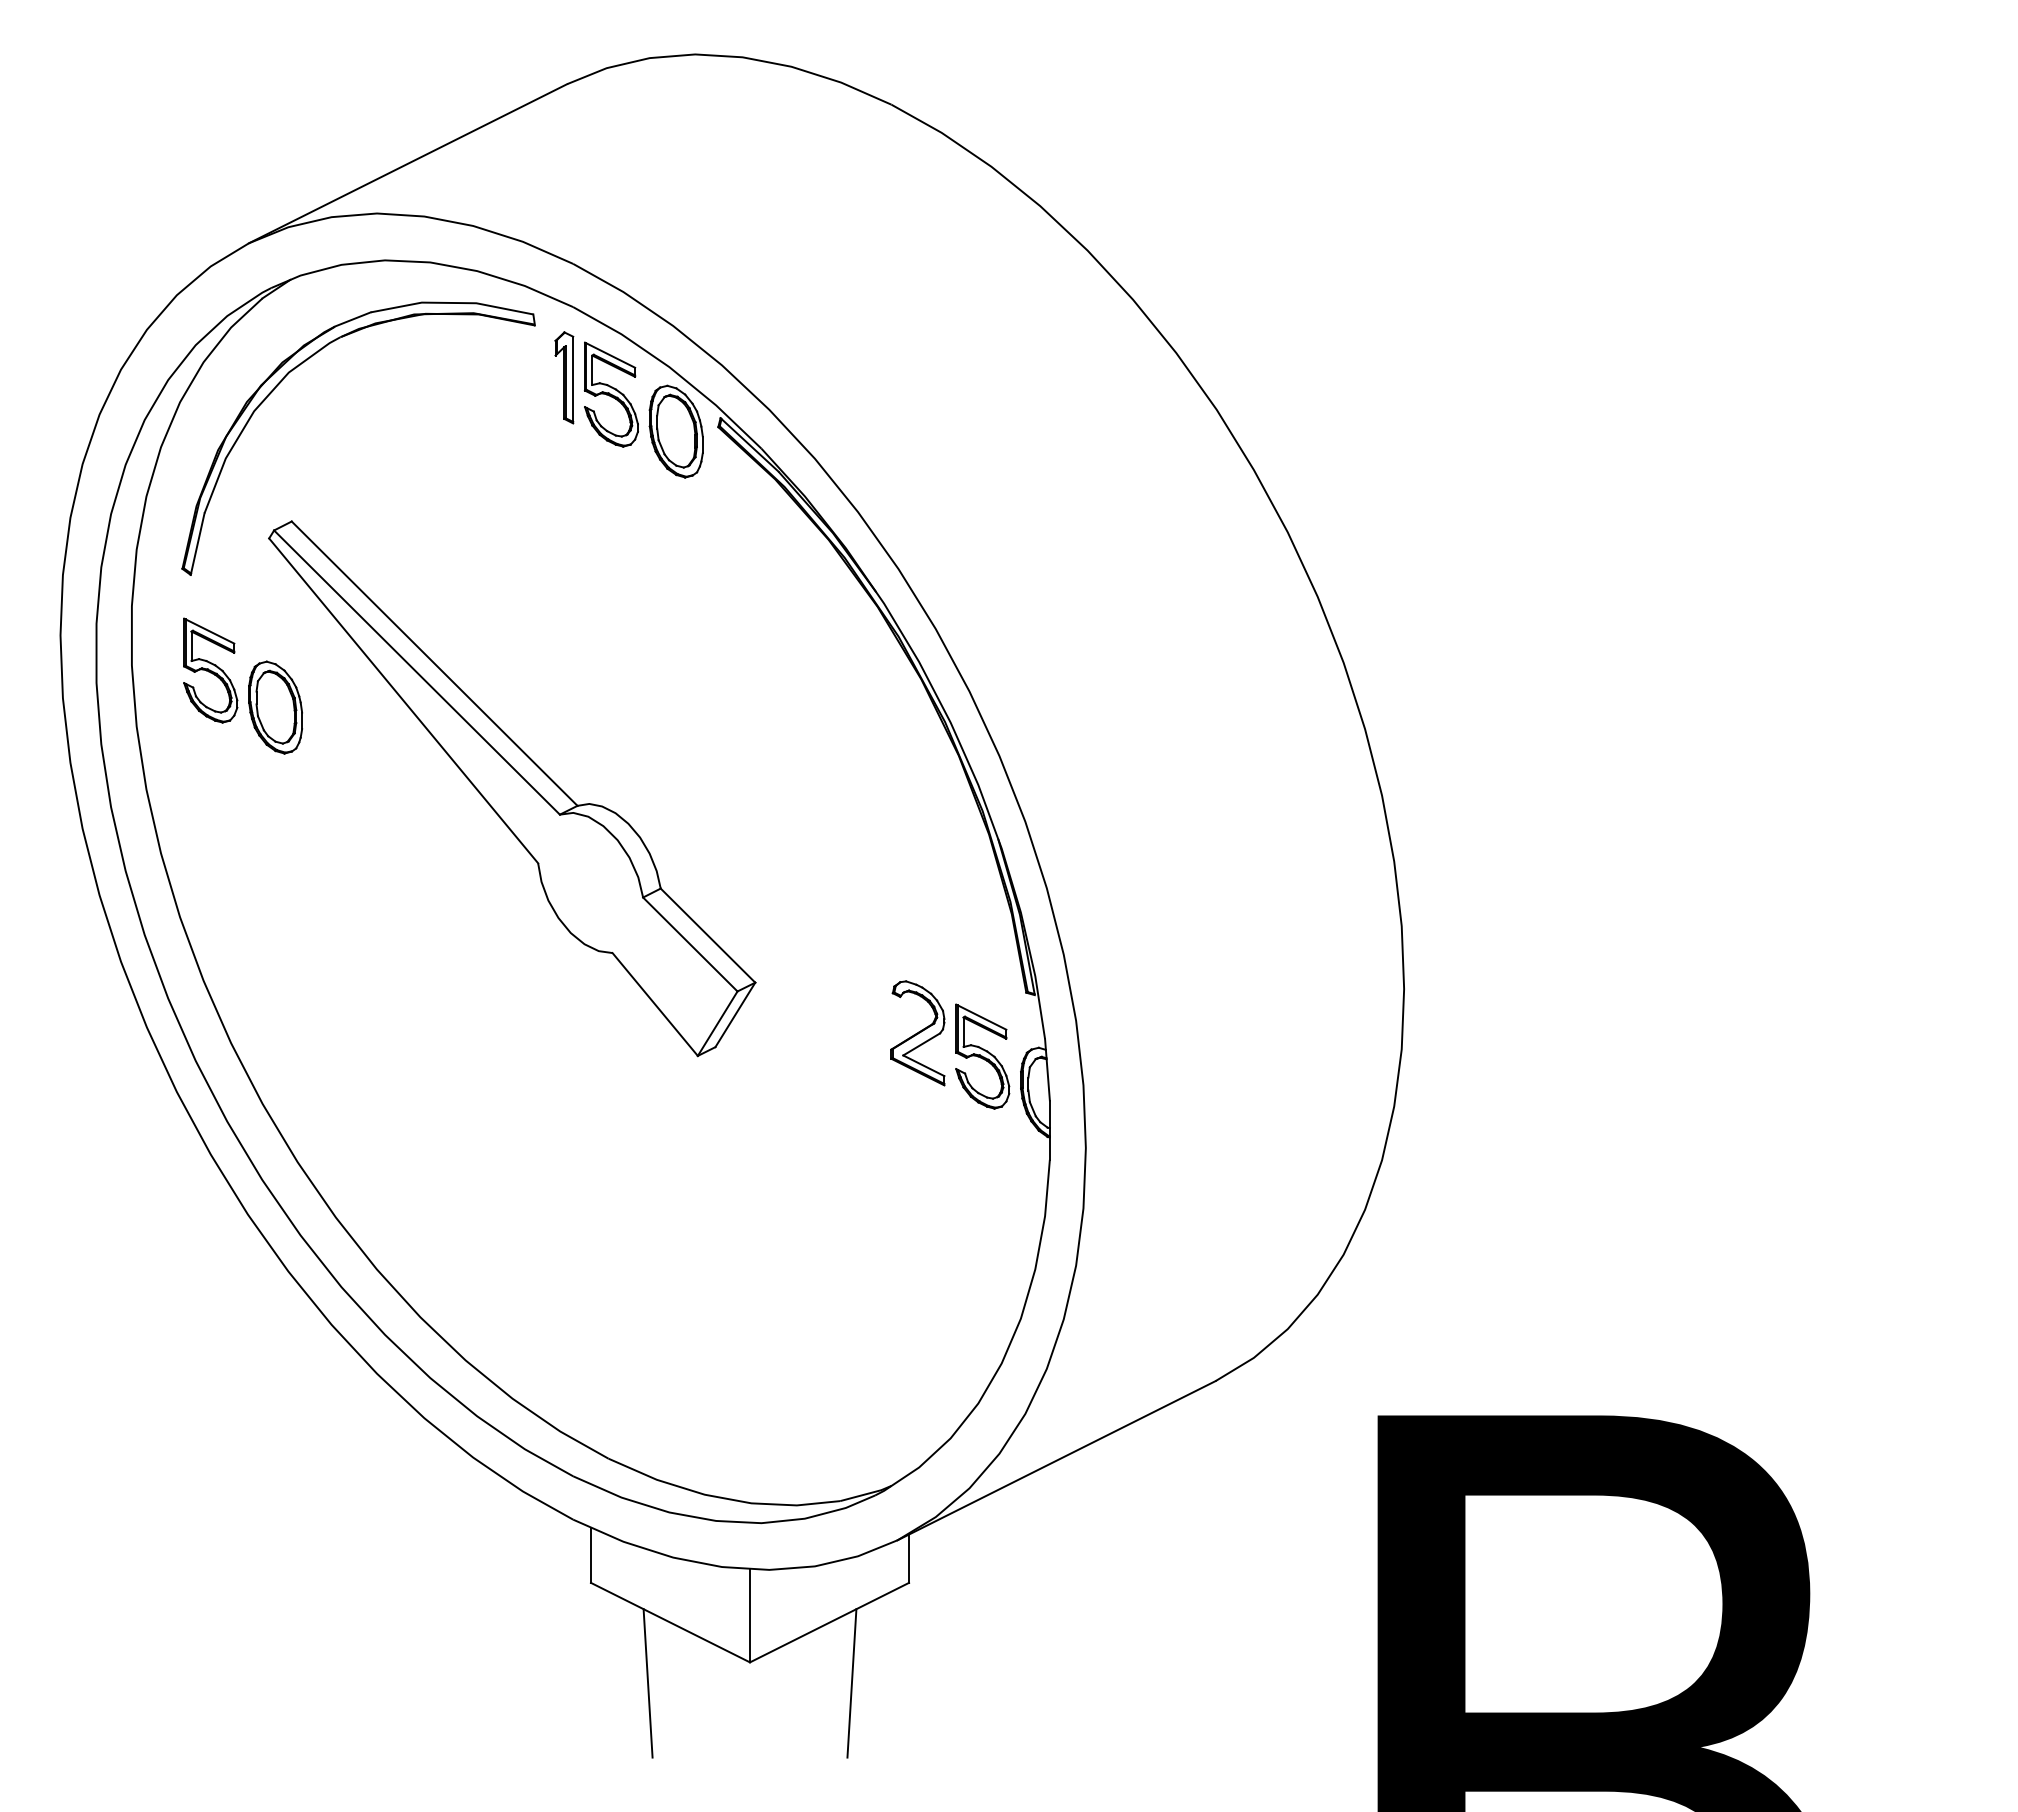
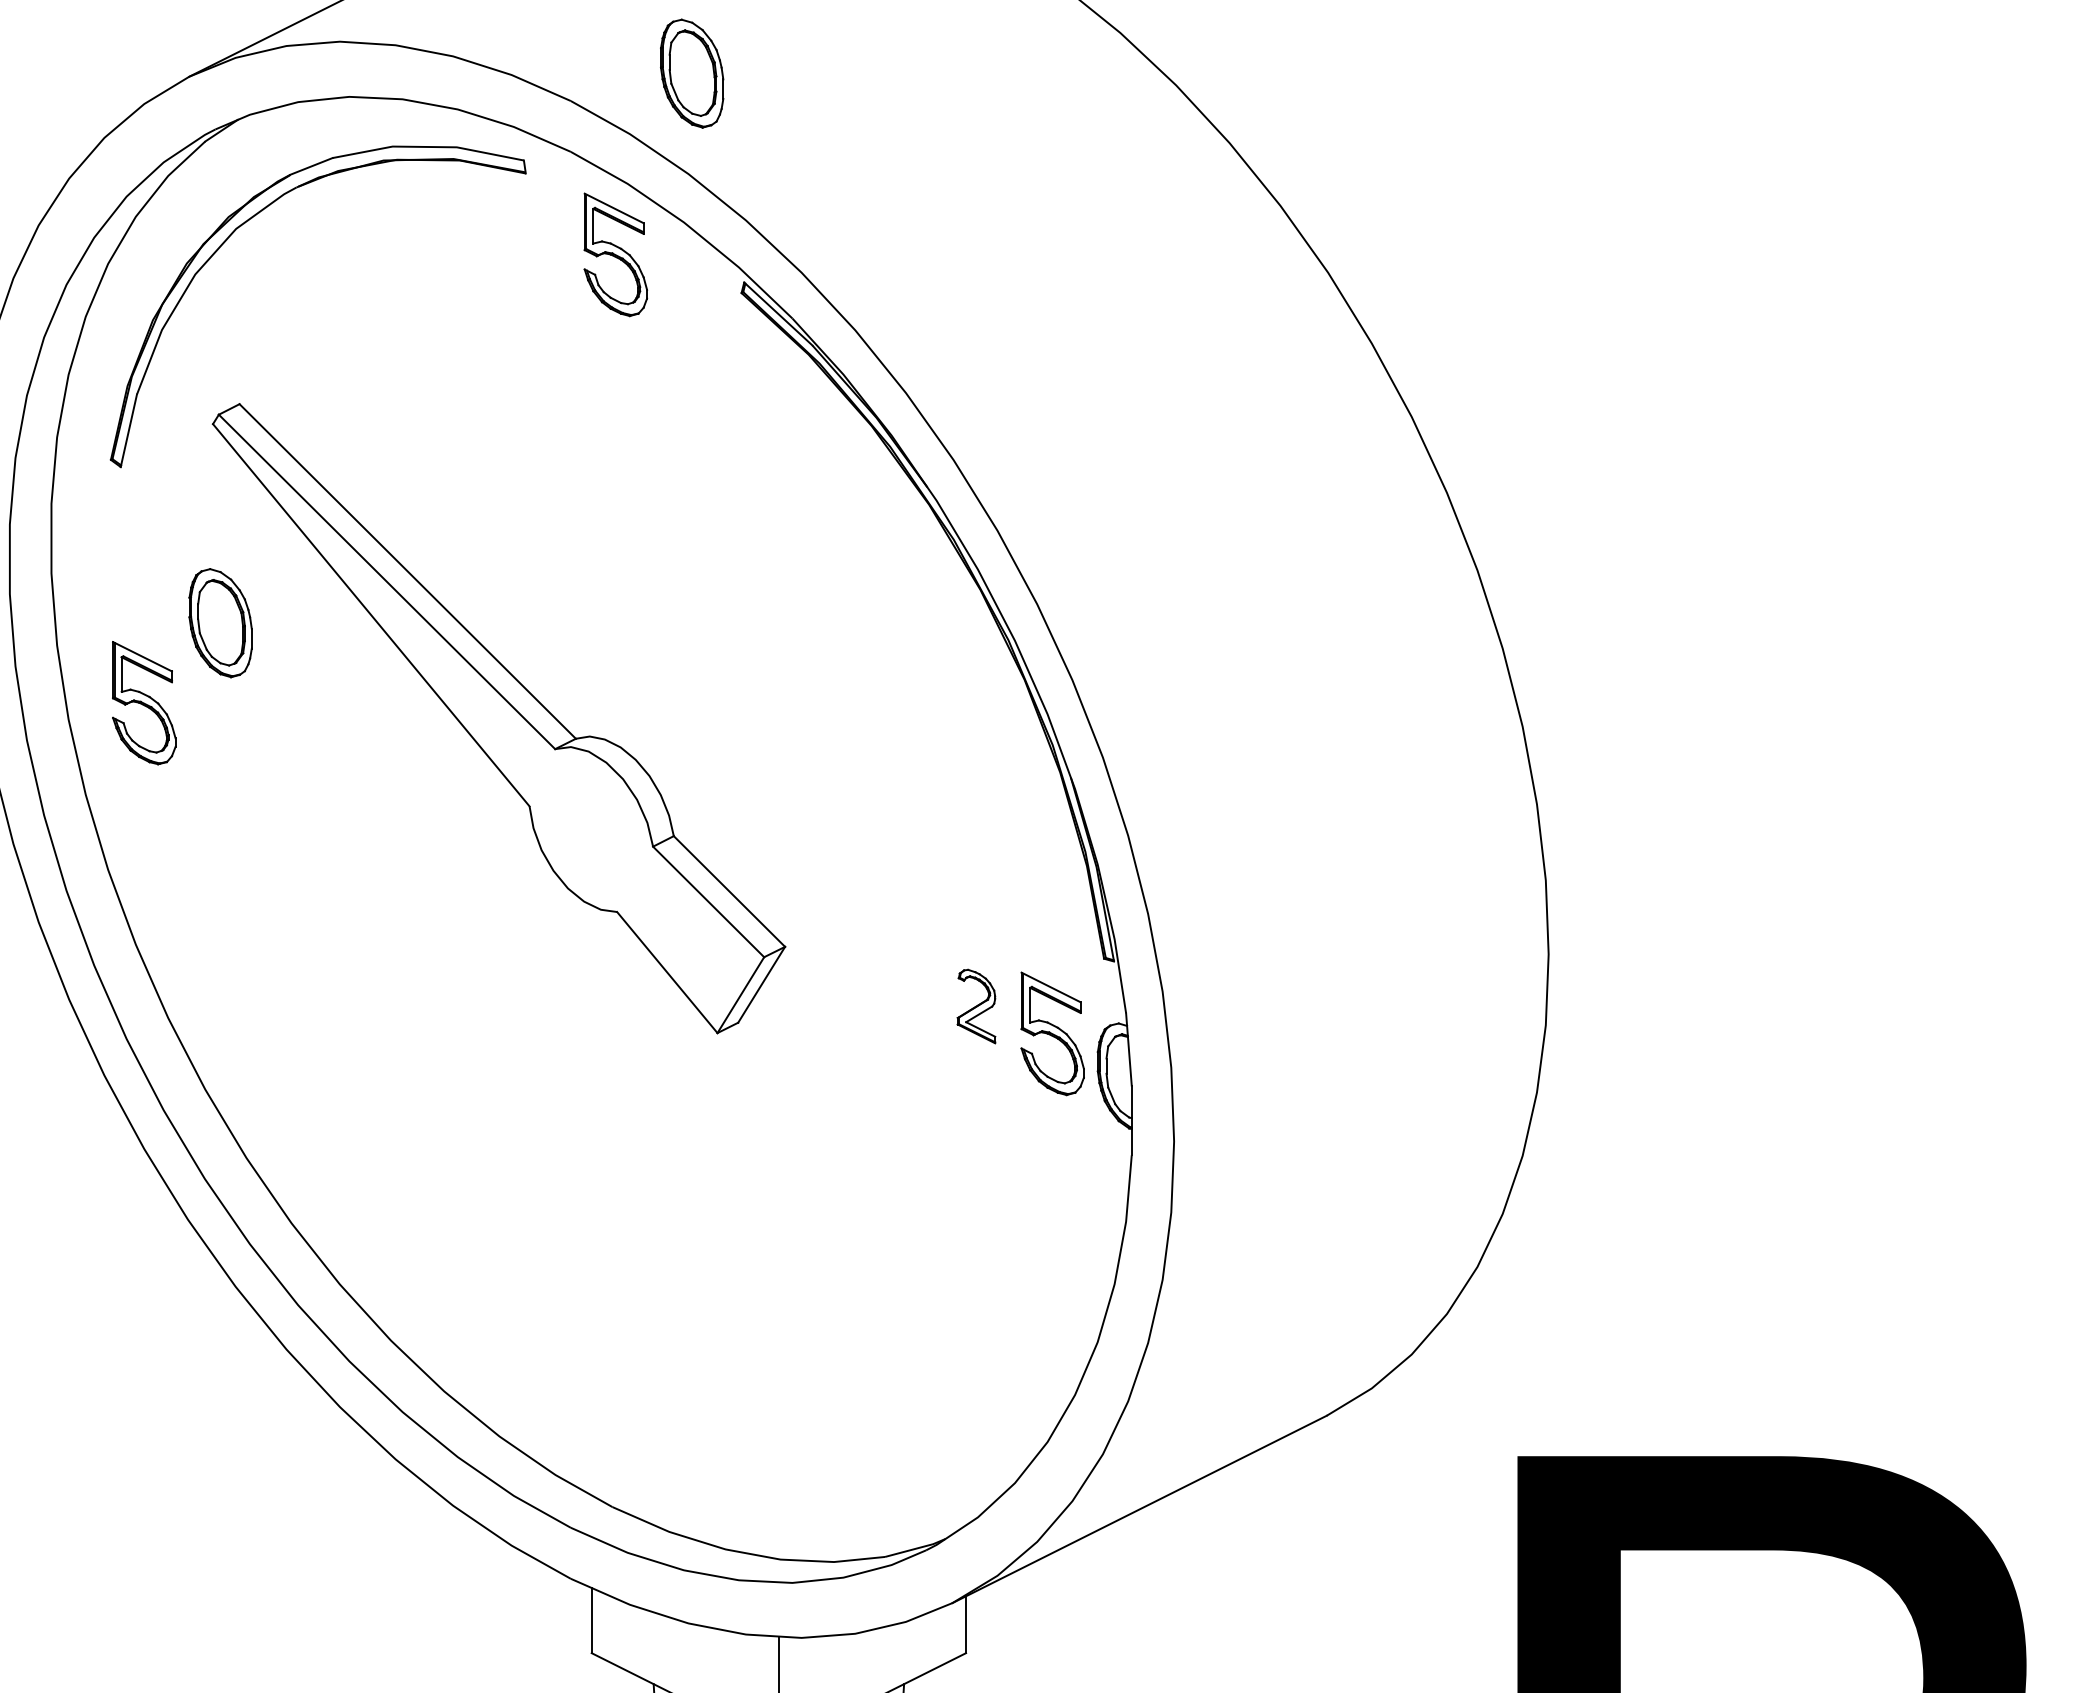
part: (564, 377) -> (560, 234), removed
part: (675, 431) -> (691, 73), moved
part: (210, 670) -> (143, 703), moved
part: (917, 1033) -> (975, 1006), size x0.6

